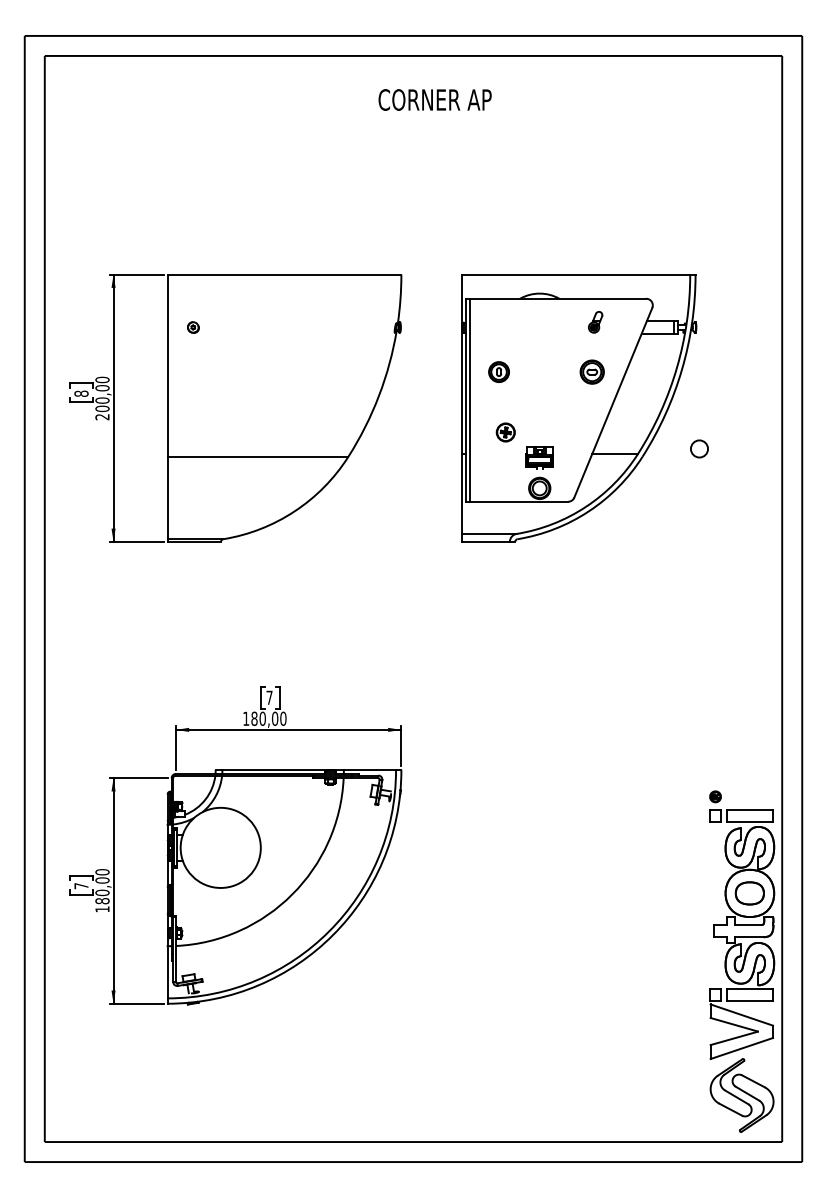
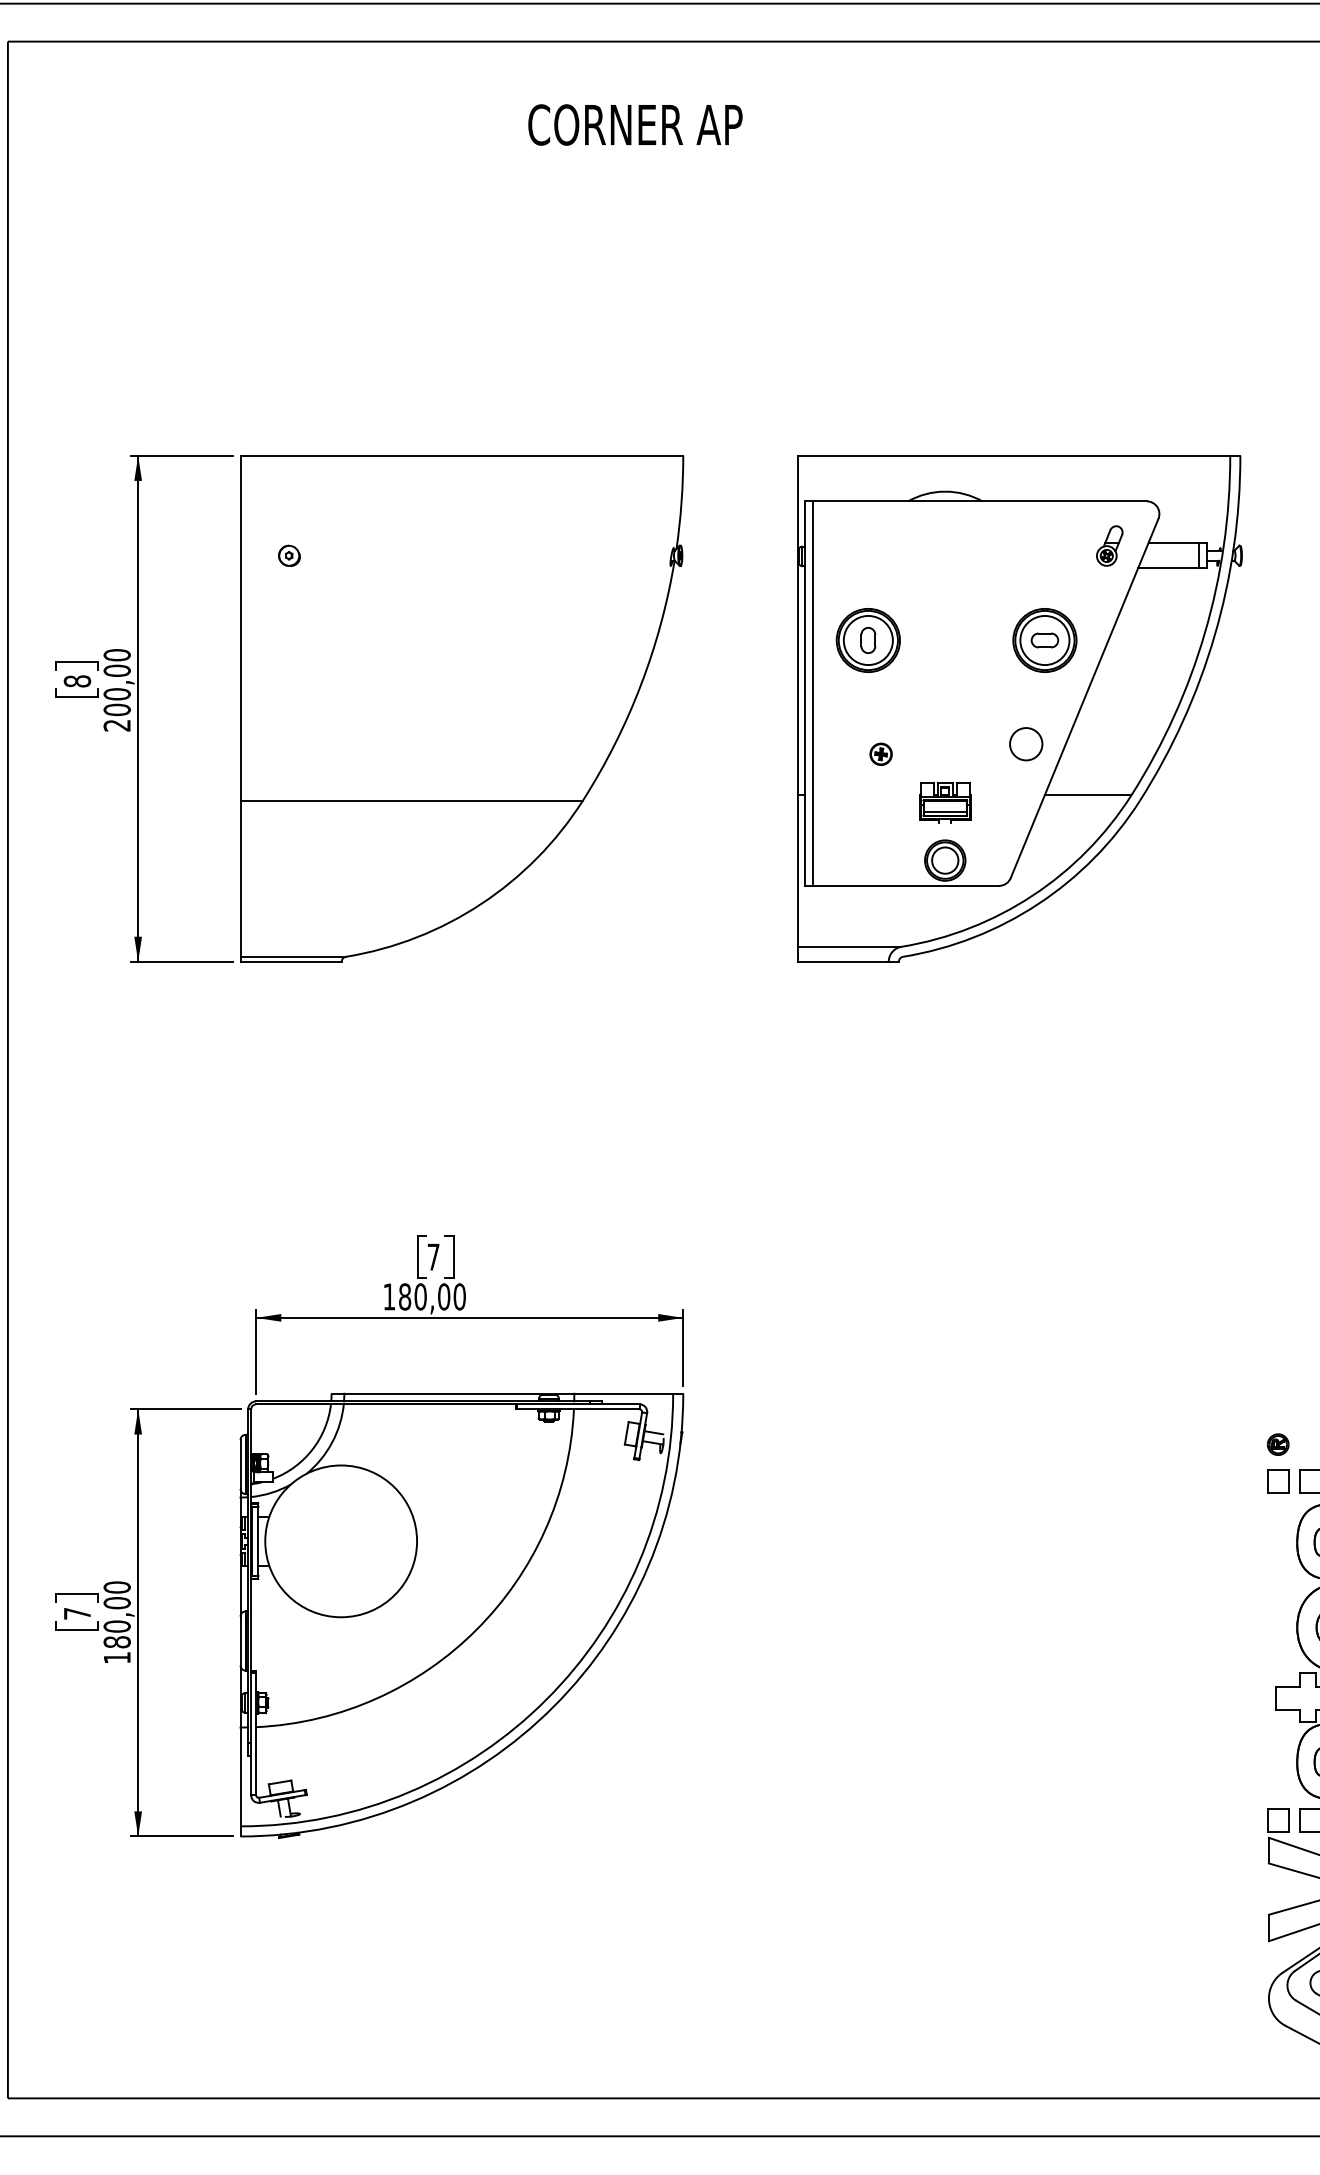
text: (434, 99) -> (634, 124), moved
part: (595, 322) -> (1109, 546), moved
part: (498, 371) -> (867, 639), size x1.67
part: (591, 371) -> (1043, 639), size x1.43
part: (505, 431) -> (880, 752), size x0.62
circle: (699, 448) -> (1026, 743), moved

